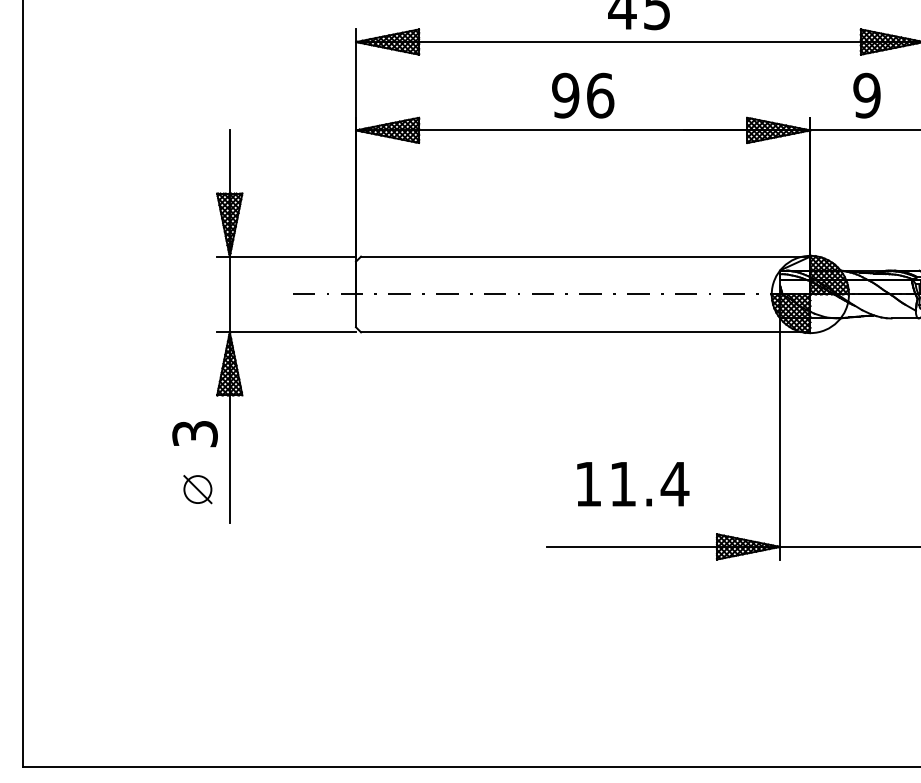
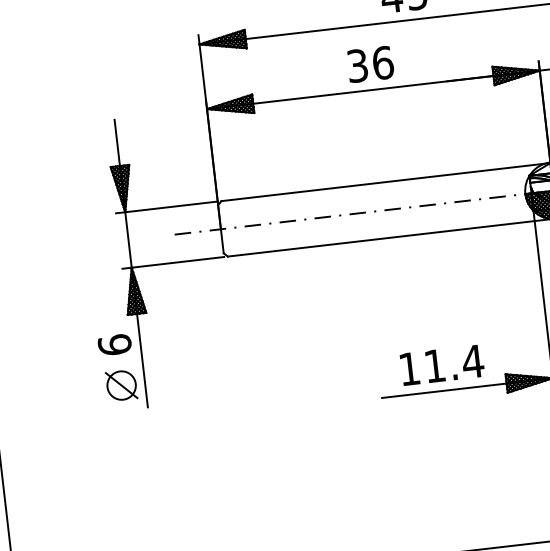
text: (565, 95) -> (357, 65), 96 -> 36
text: (194, 433) -> (114, 344), 3 -> 6
text: (633, 484) -> (442, 365), moved
part: (197, 489) -> (121, 385), size x1.43

